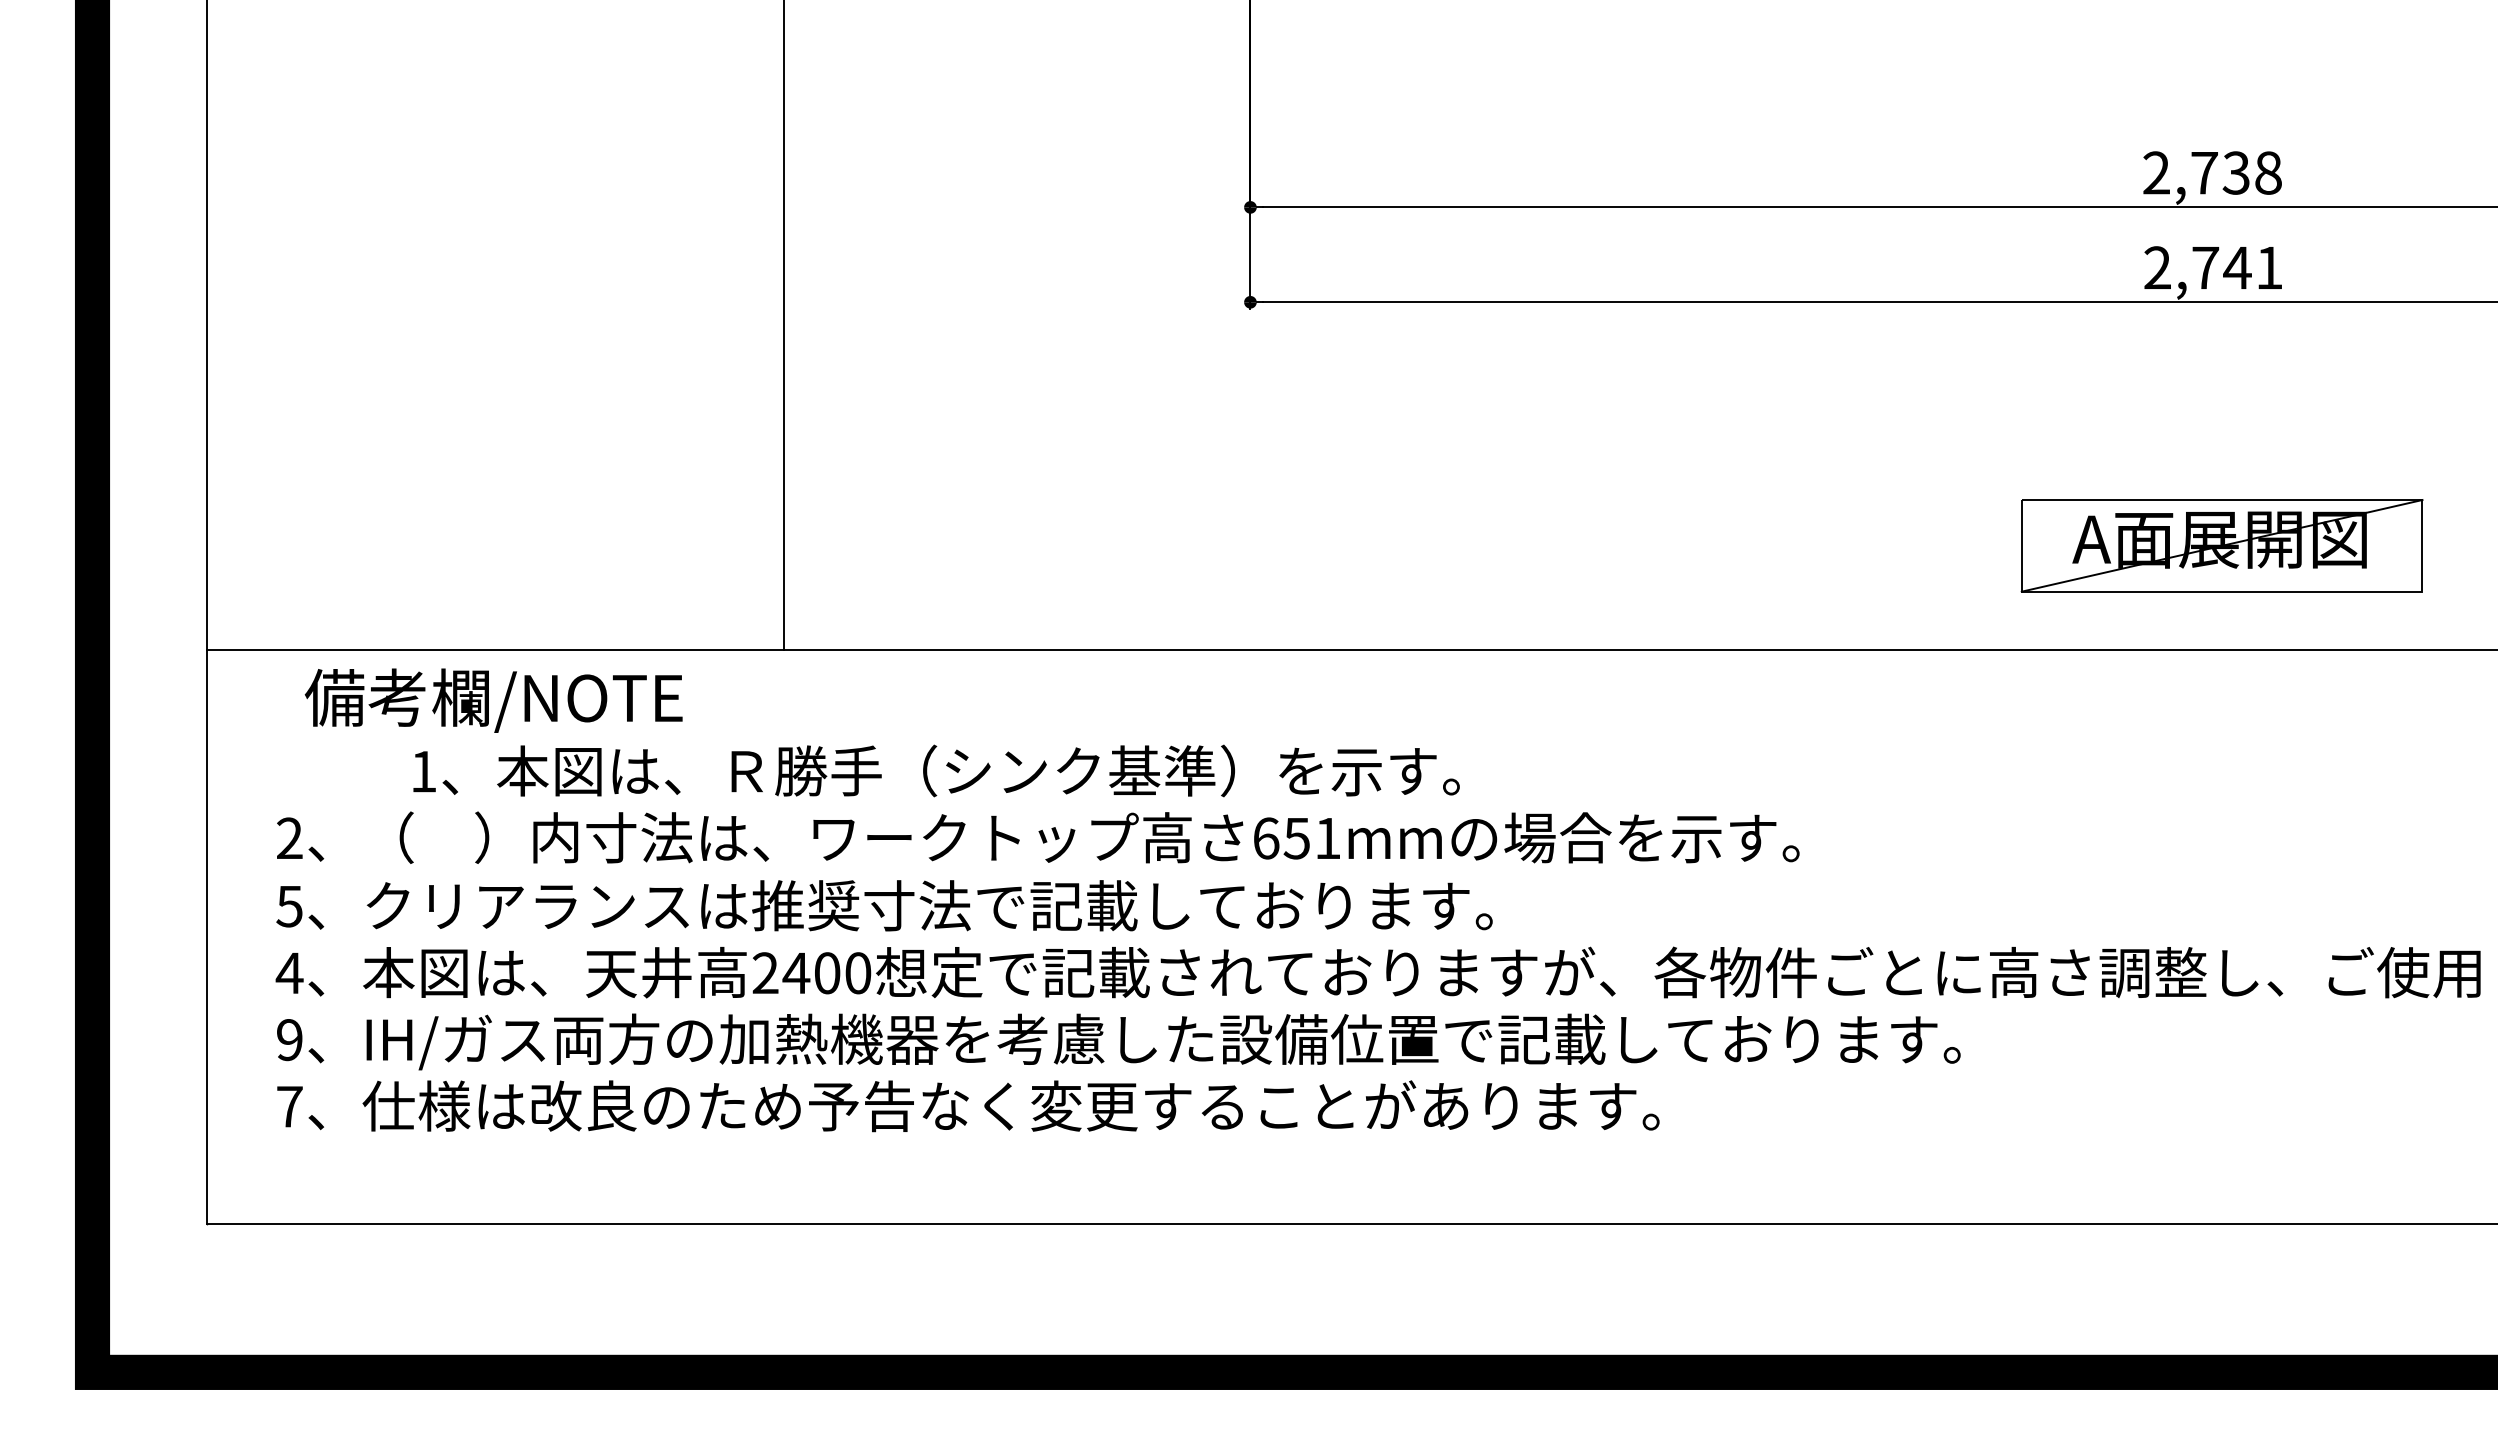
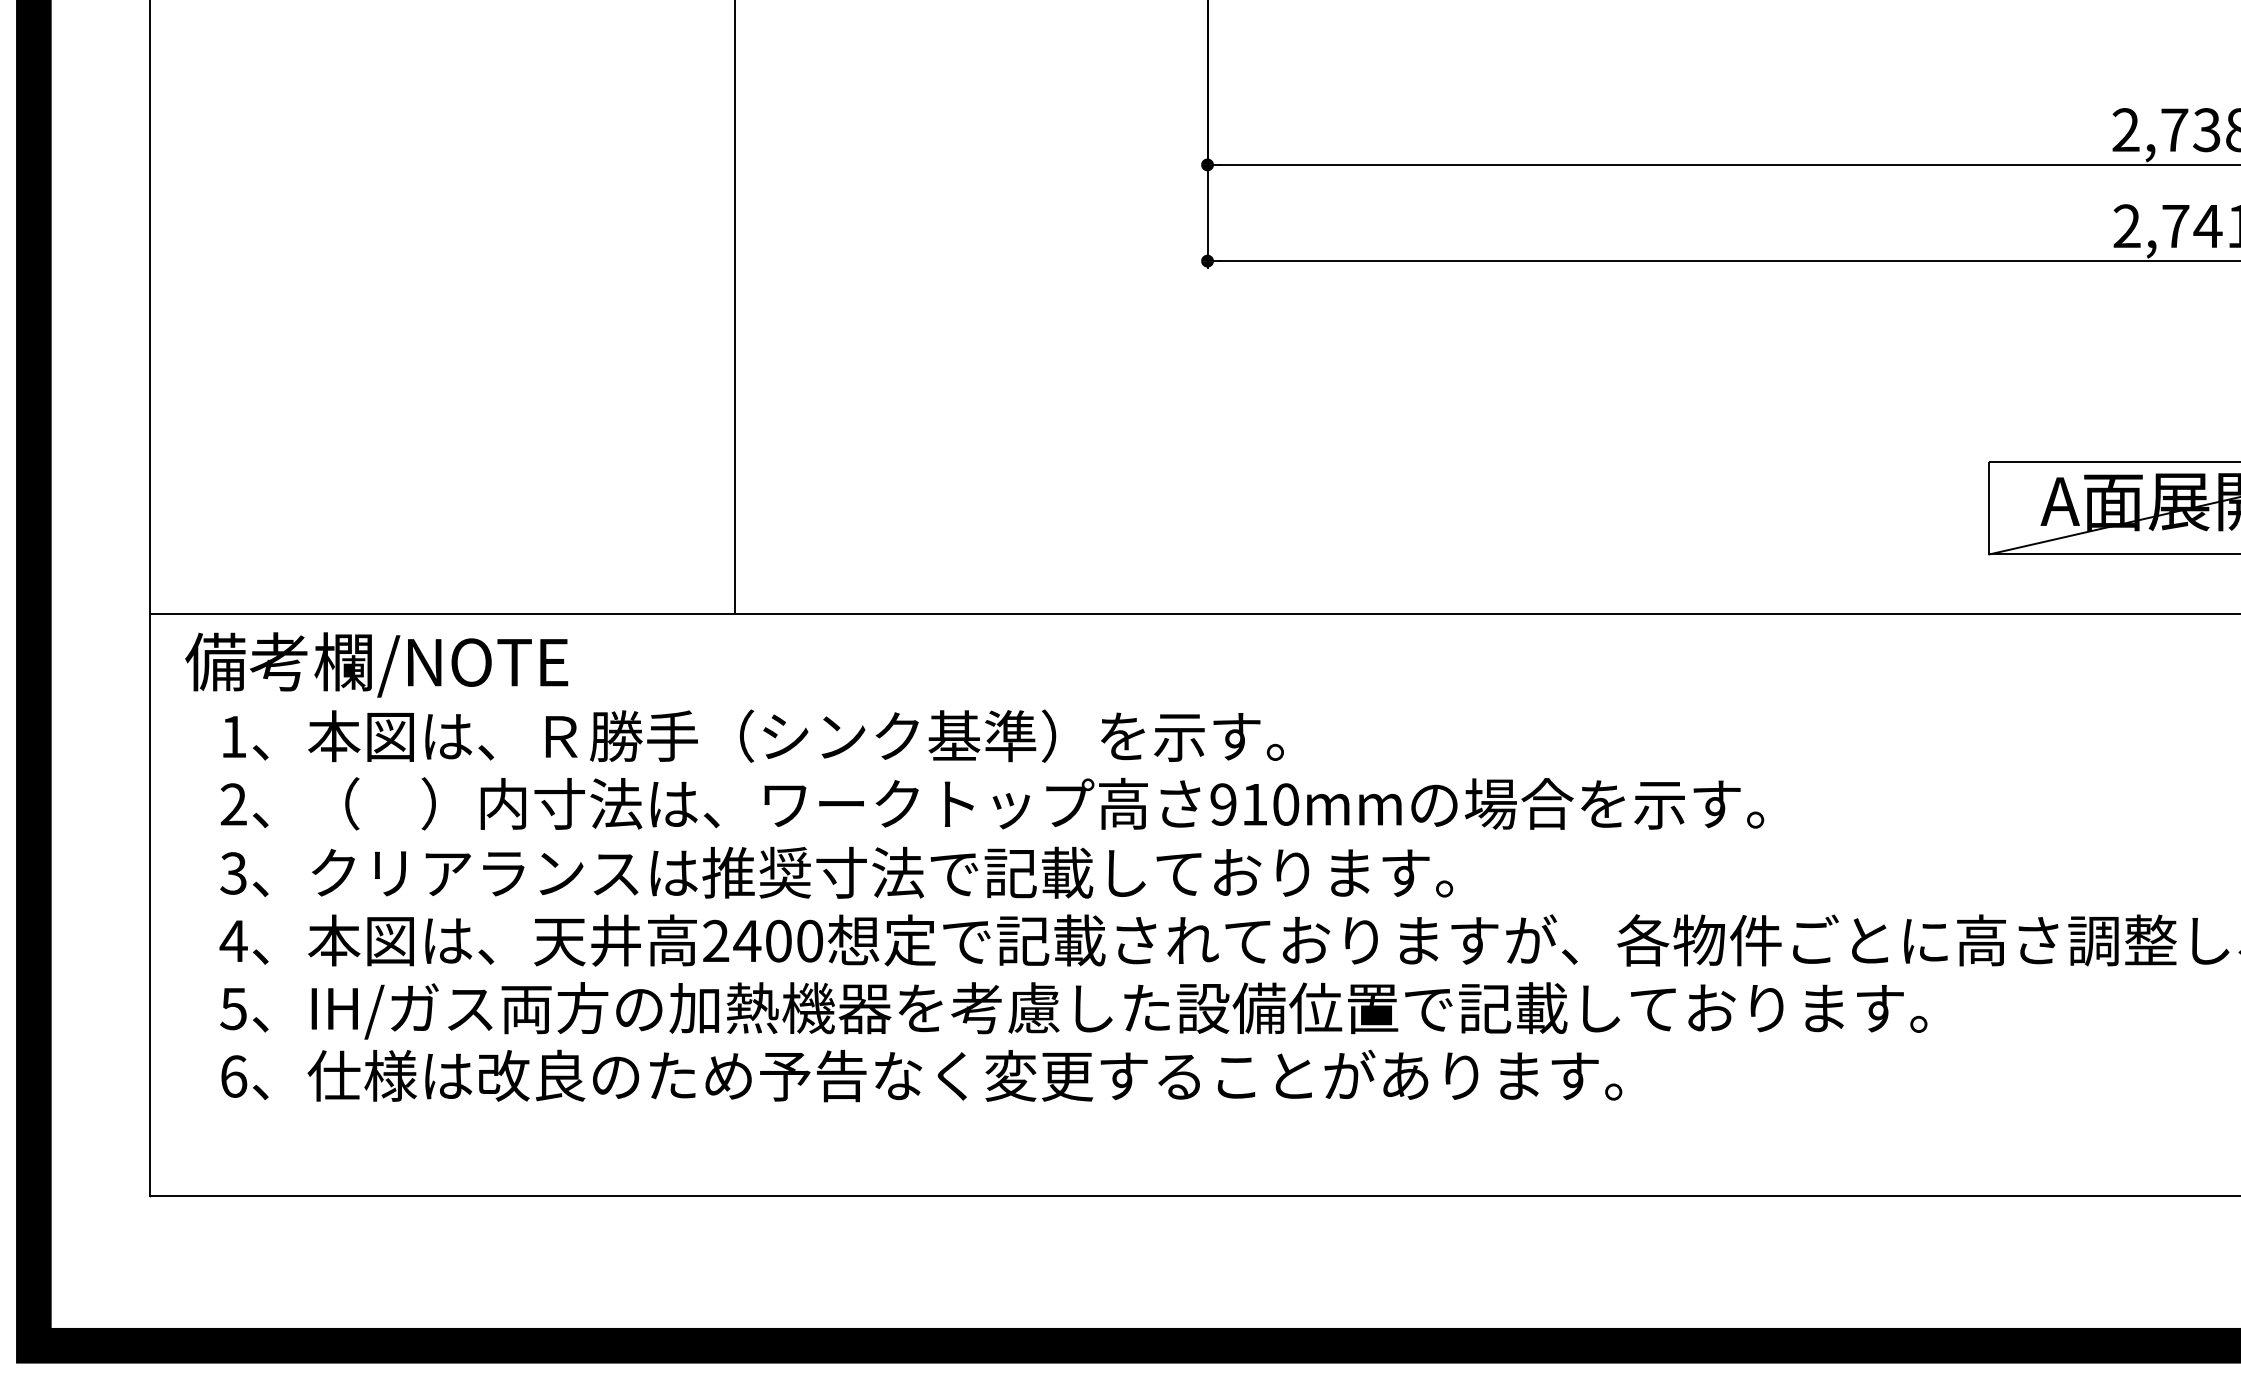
text: (493, 700) -> (376, 664), moved
text: (936, 770) -> (753, 735), moved
text: (1296, 838) -> (1254, 804), 651mm -> 910mm
text: (289, 905) -> (233, 872), 5 -> 3
text: (289, 1040) -> (233, 1009), 9 -> 5
text: (289, 1106) -> (233, 1076), 7 -> 6

